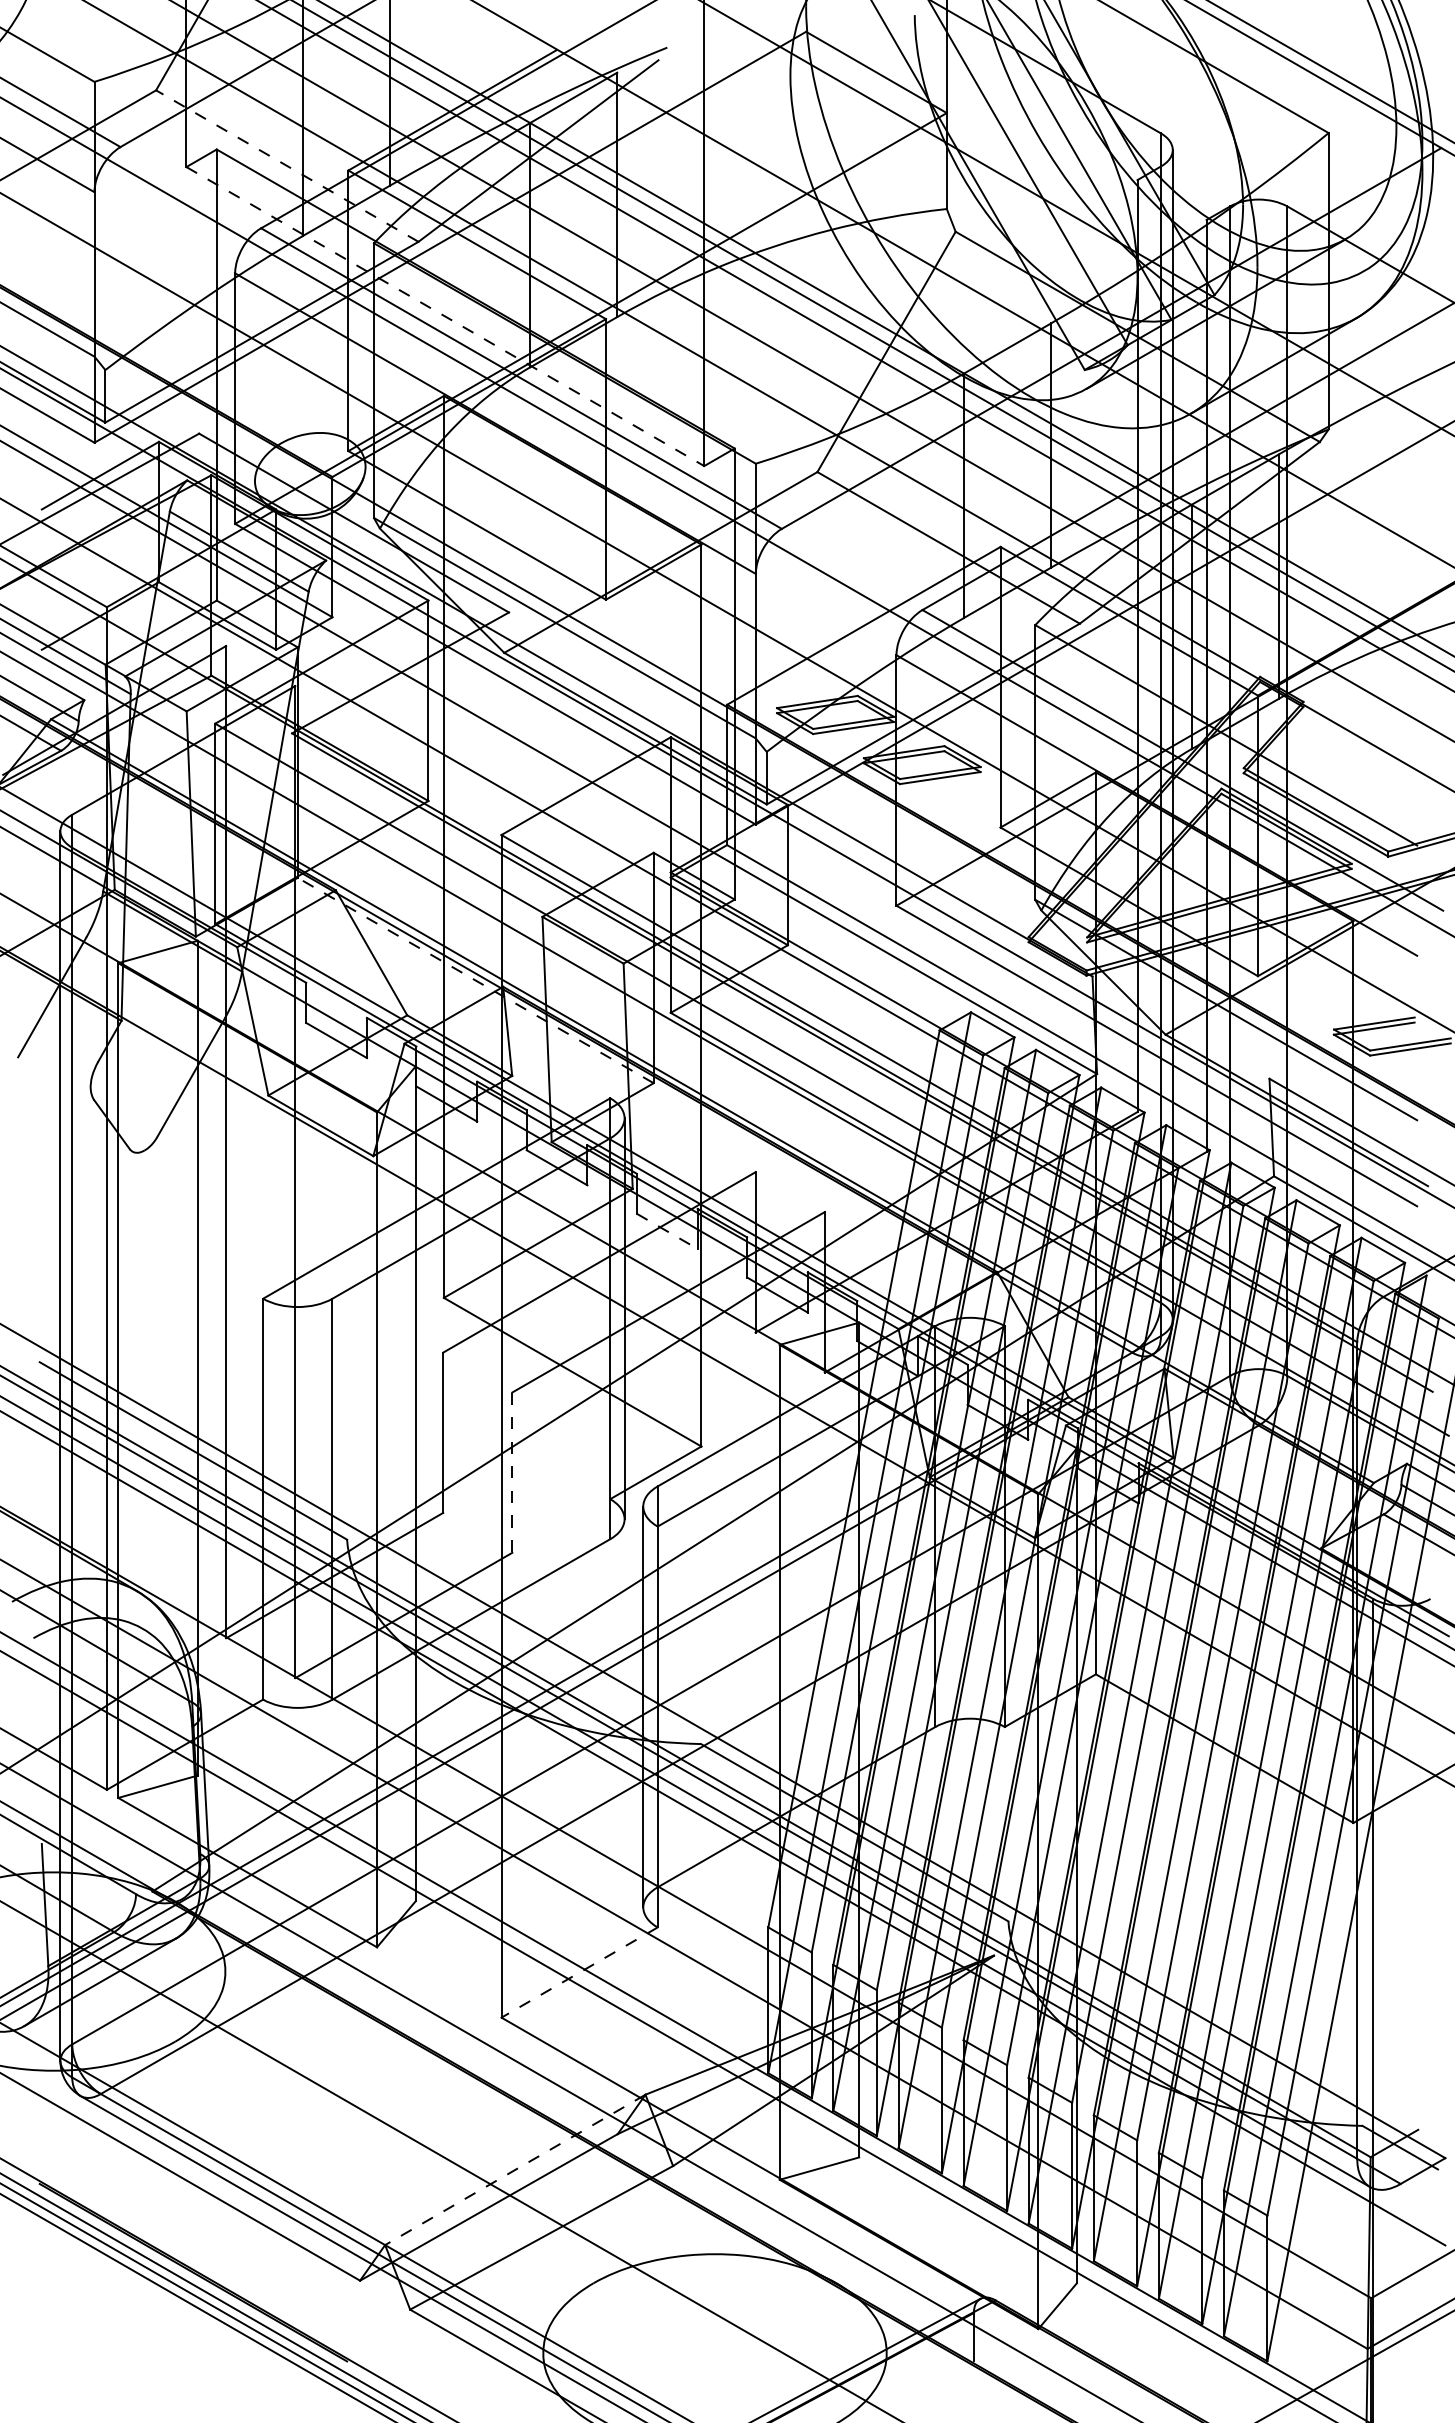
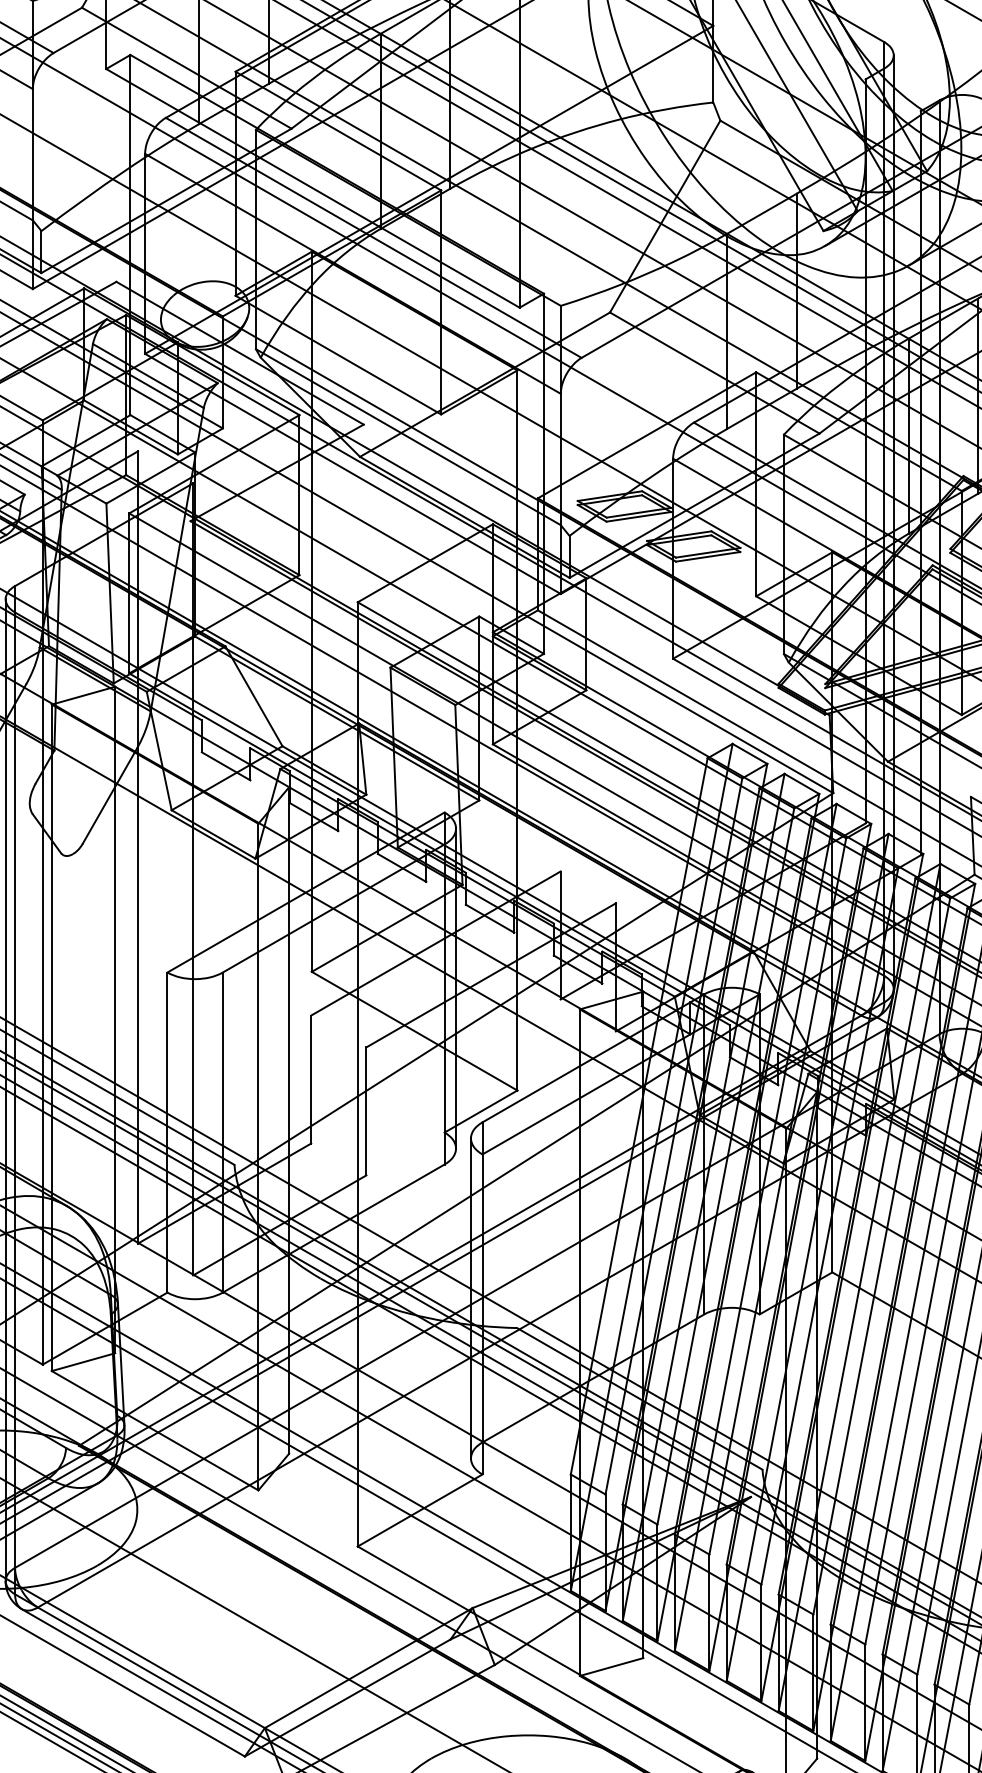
line: (286, 165) -> (186, 67), dashed -> solid
line: (445, 316) -> (313, 188), dashed -> solid
line: (475, 980) -> (337, 718), dashed -> solid
line: (667, 1231) -> (490, 918), dashed -> solid
line: (512, 1473) -> (366, 1112), dashed -> solid
line: (579, 1972) -> (420, 1510), dashed -> solid
line: (514, 2170) -> (368, 1668), dashed -> solid

